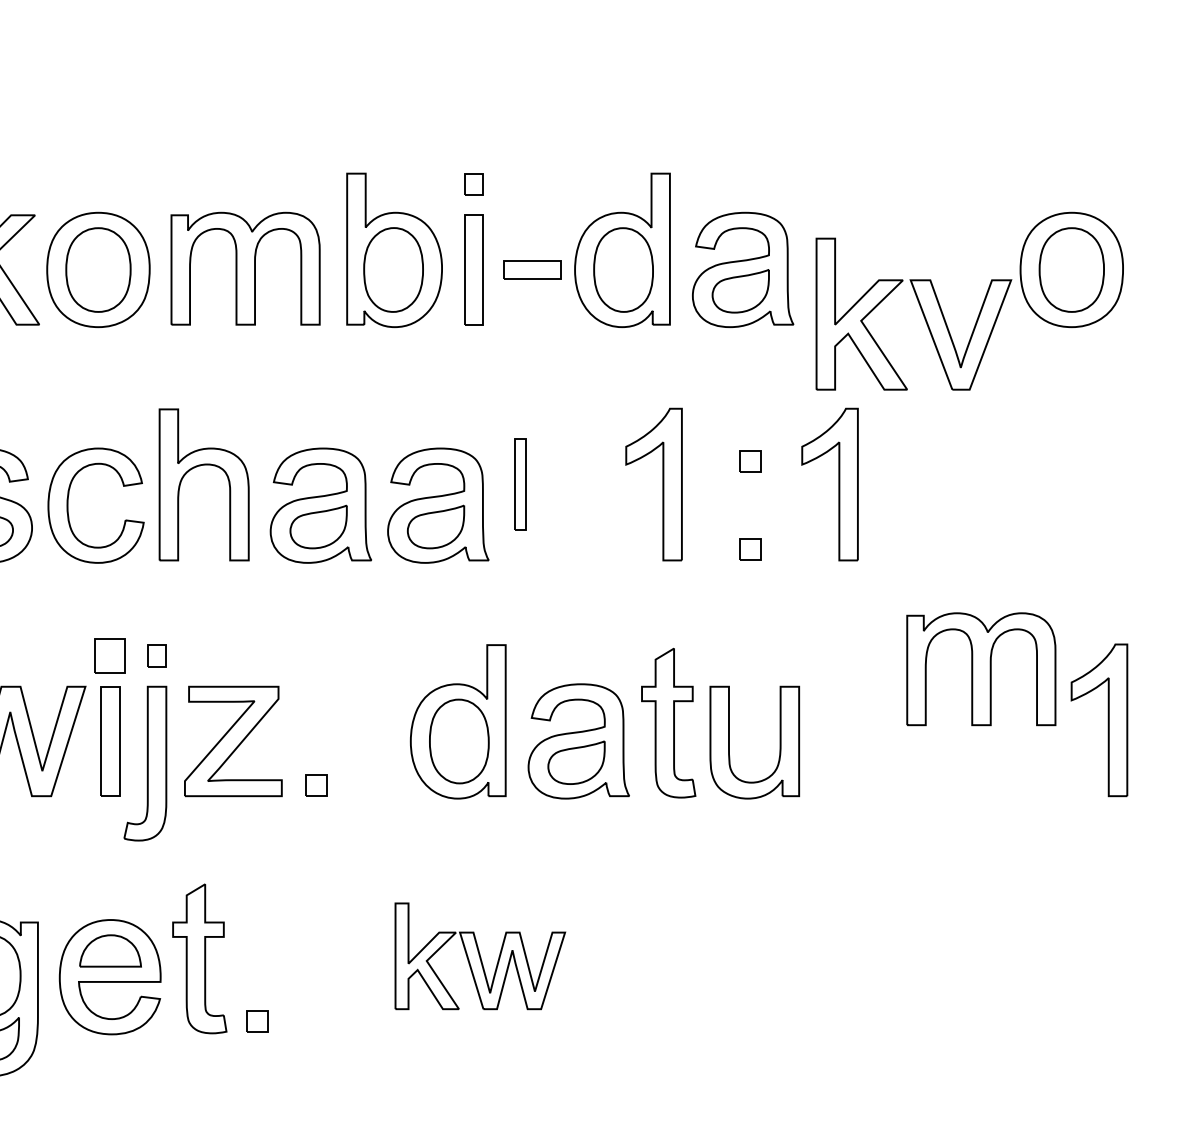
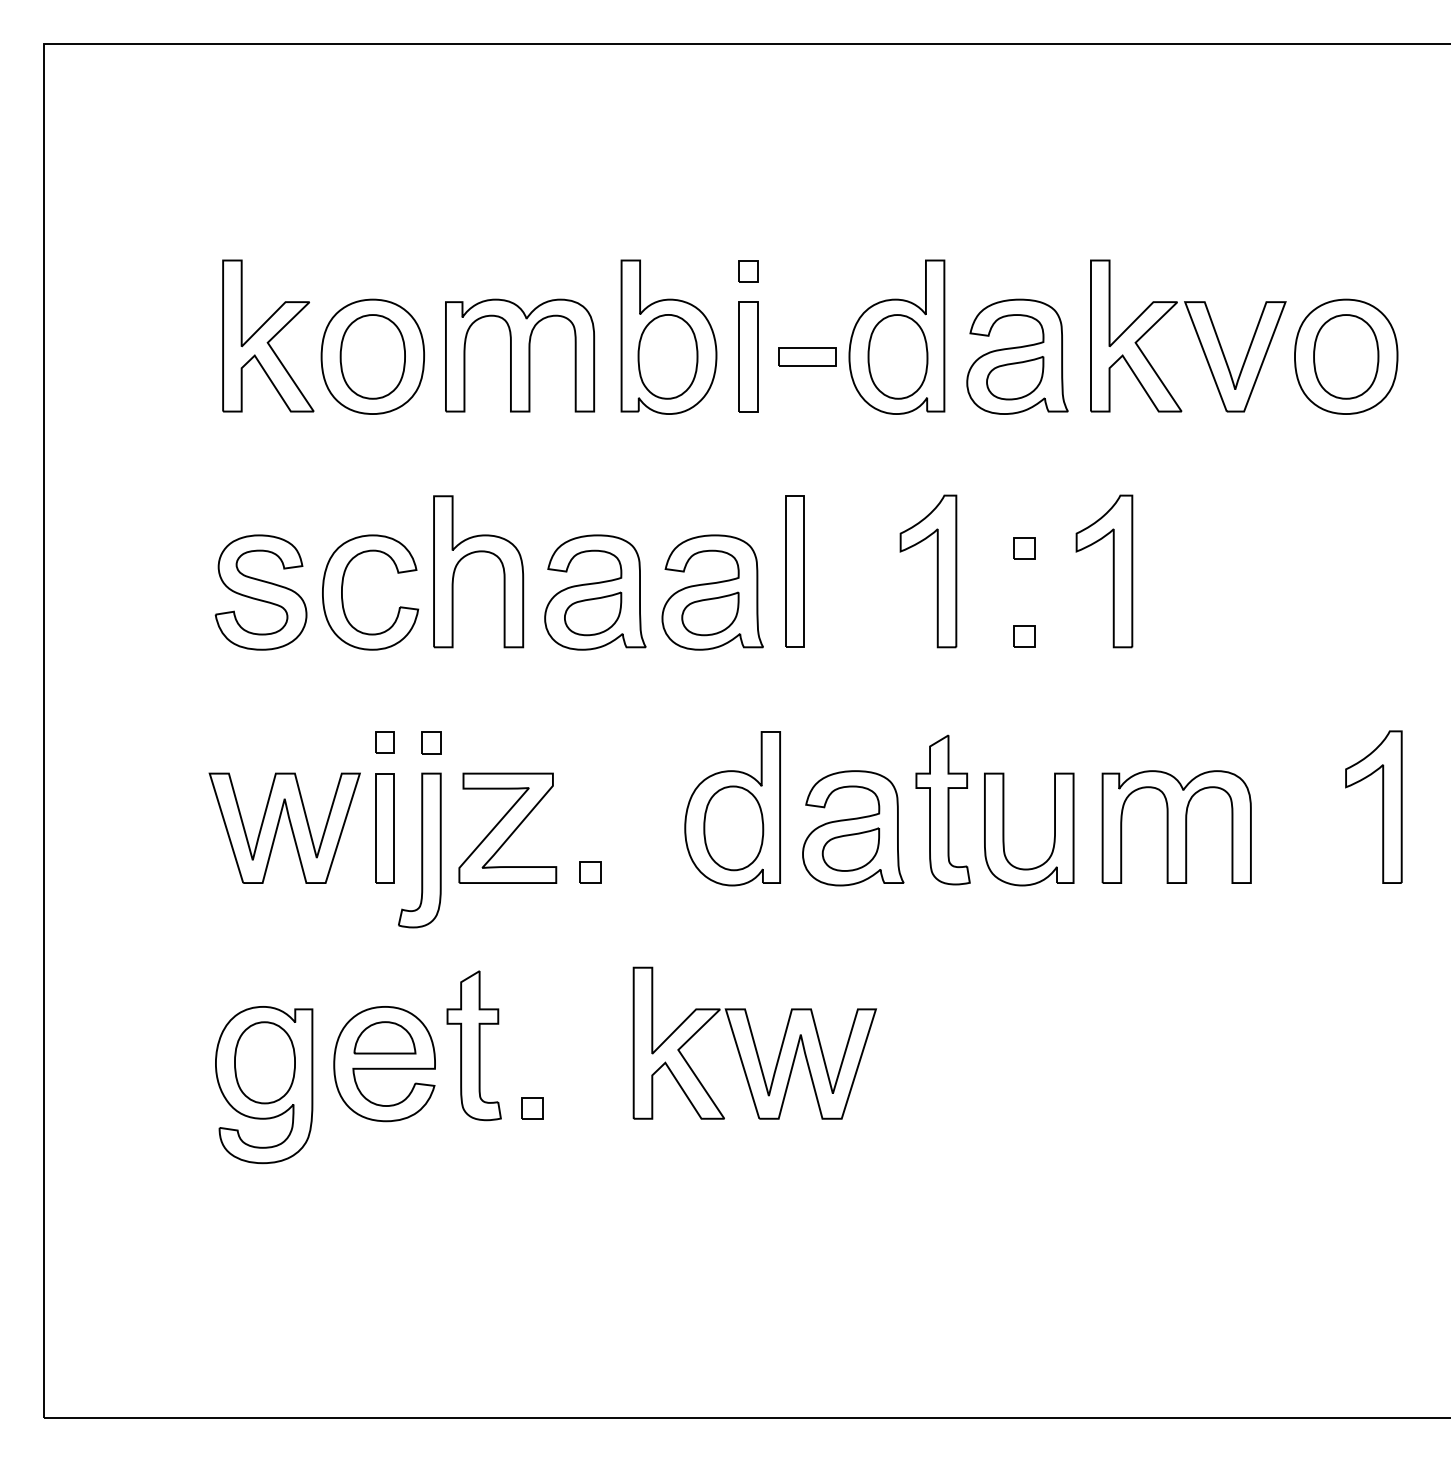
part: (921, 310) -> (1195, 332), moved
part: (520, 484) -> (794, 571), size x1.67
part: (110, 655) -> (384, 742), size x0.62
part: (981, 668) -> (1176, 826), moved
part: (480, 955) -> (754, 1042), size x1.43

